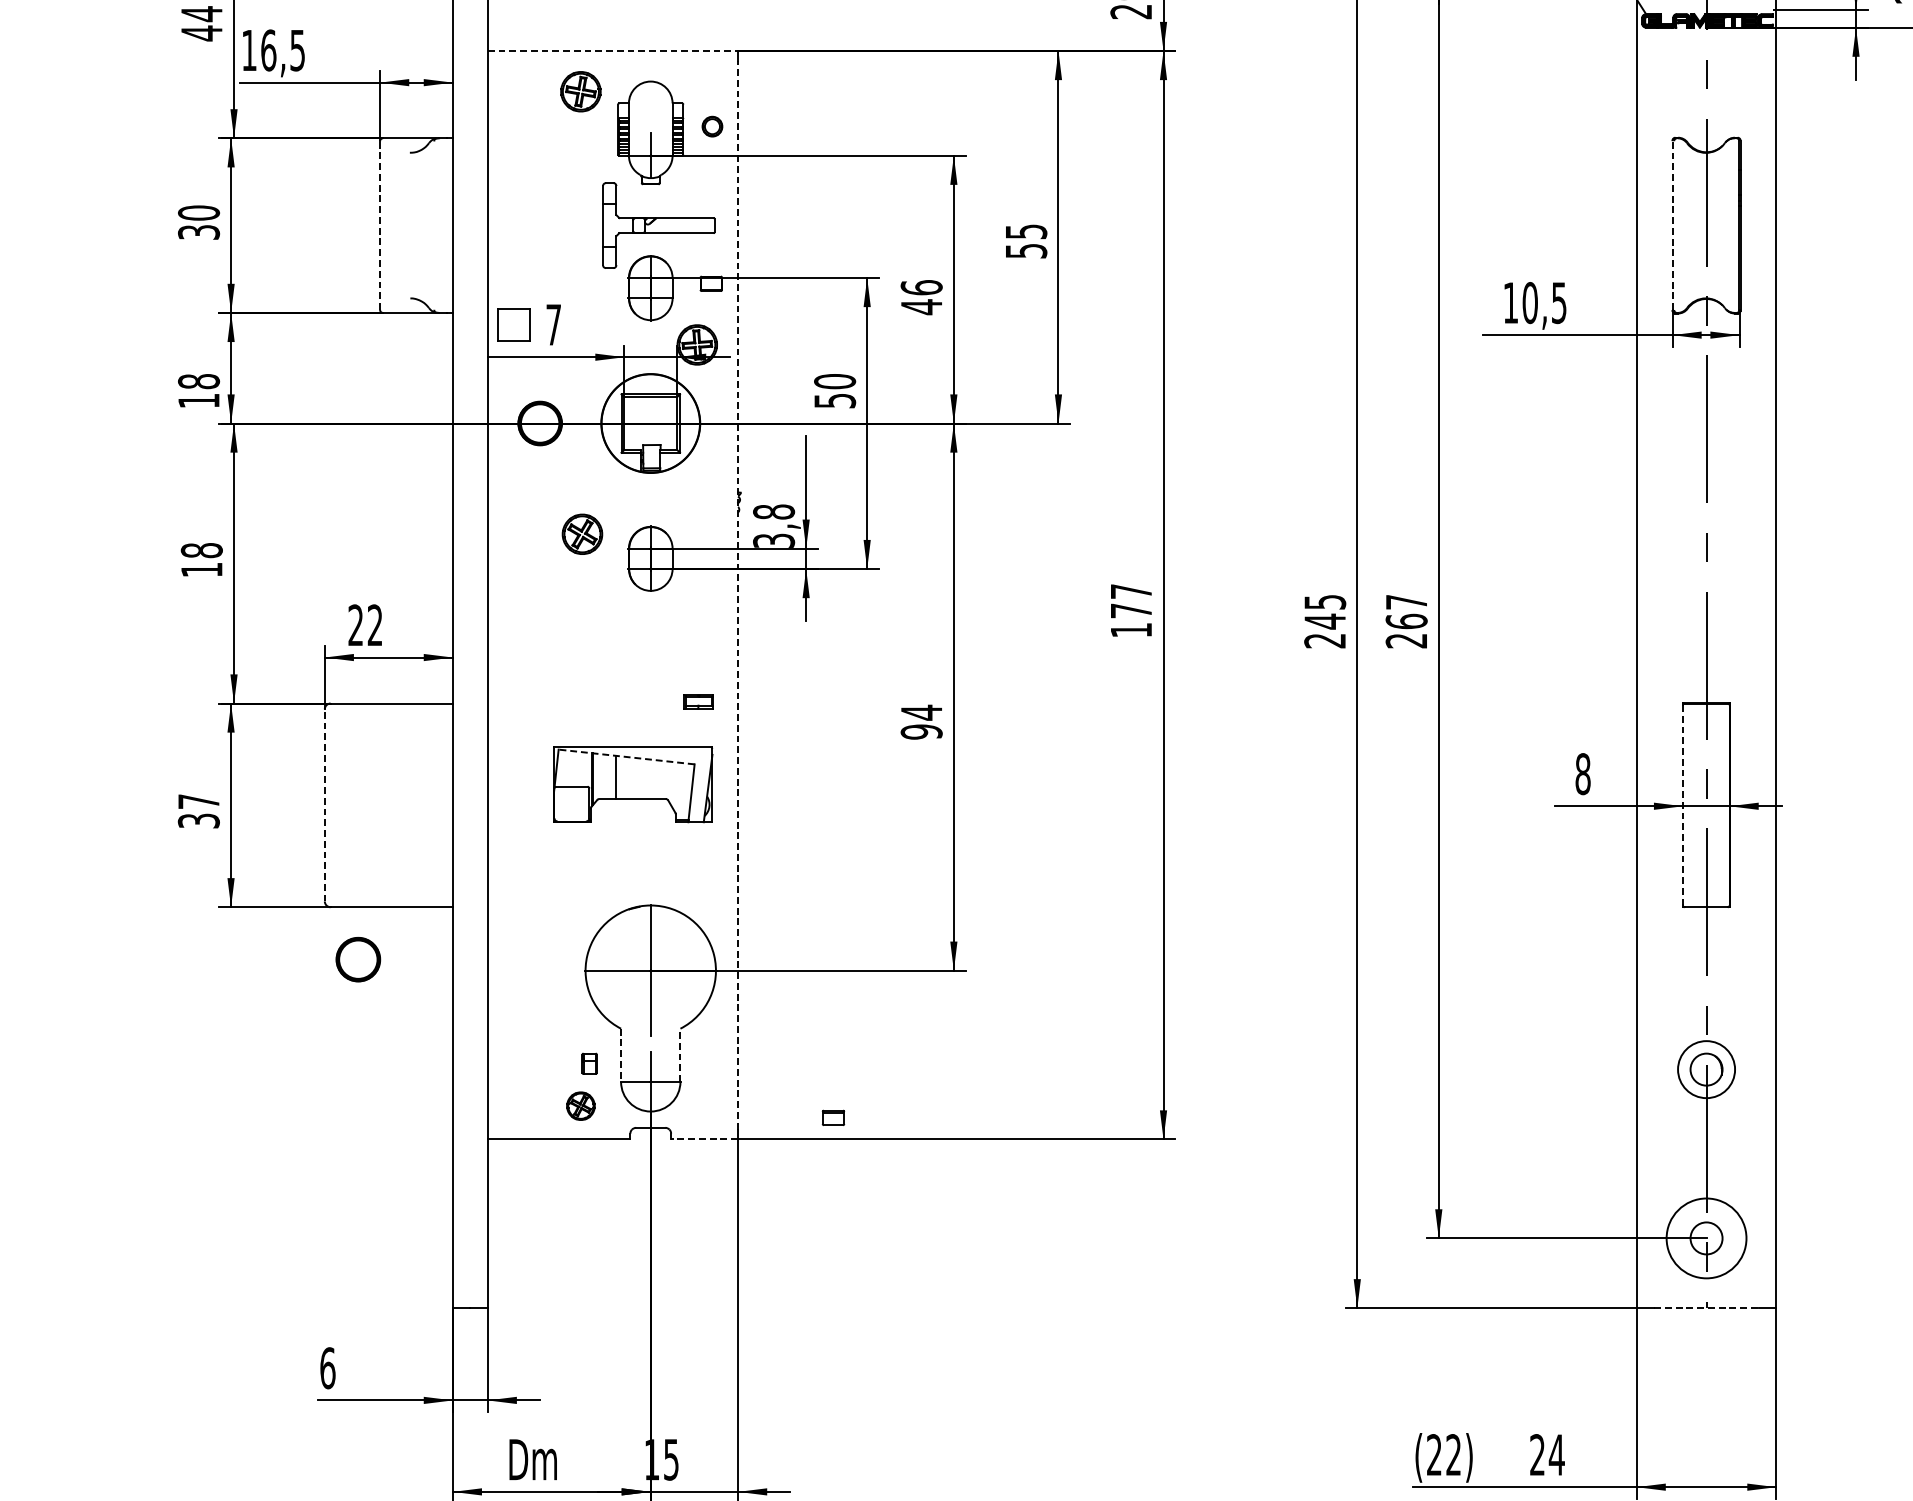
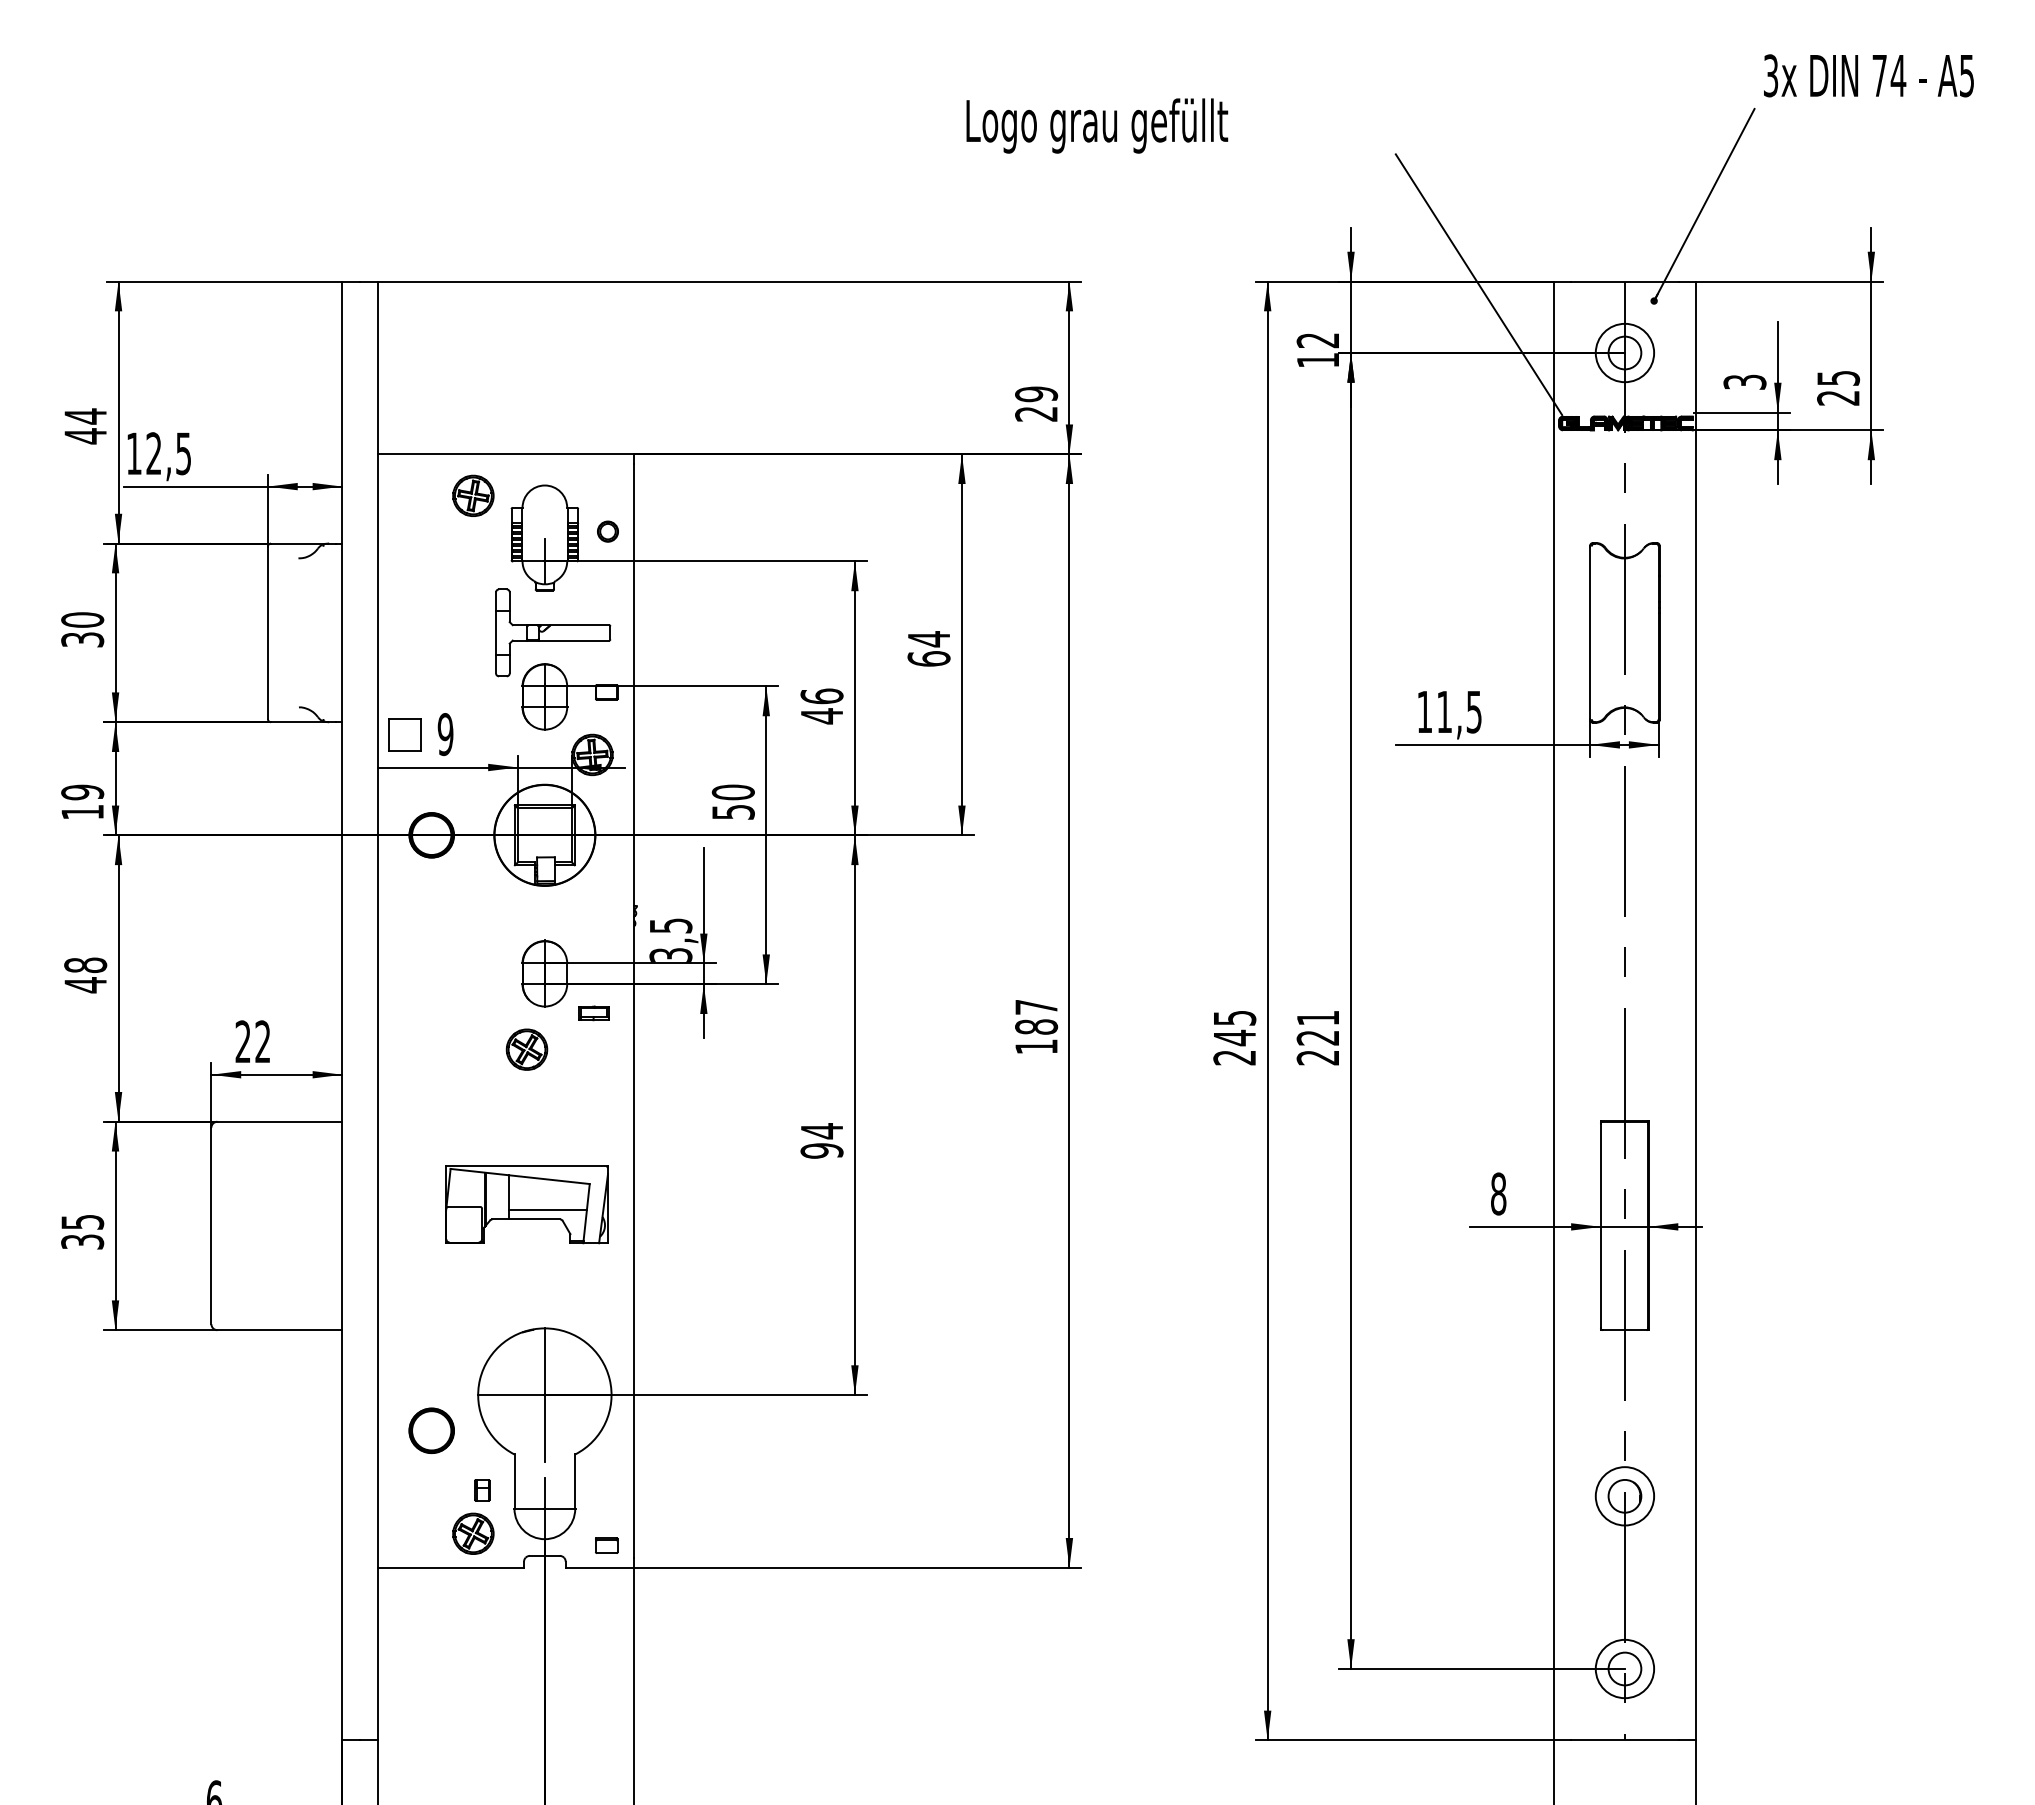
text: (268, 50) -> (153, 453), 16,5 -> 12,5
line: (613, 51) -> (506, 454), dashed -> solid
line: (379, 225) -> (267, 632), dashed -> solid
line: (1672, 225) -> (1590, 632), dashed -> solid
text: (1025, 240) -> (928, 648), 55 -> 64
text: (1530, 302) -> (1444, 711), 10,5 -> 11,5
text: (553, 324) -> (445, 734), 7 -> 9
text: (198, 381) -> (82, 792), 18 -> 19
text: (773, 511) -> (670, 925), 3,8 -> 3,5
part: (581, 534) -> (526, 1049), moved
text: (201, 570) -> (85, 985), 18 -> 48
line: (738, 595) -> (634, 1011), dashed -> solid
text: (1131, 610) -> (1036, 1026), 177 -> 187
text: (1406, 612) -> (1317, 1028), 267 -> 221
part: (698, 702) -> (593, 1013), moved
line: (626, 757) -> (520, 1176), dashed -> solid
line: (653, 789) -> (547, 1209), added
text: (198, 801) -> (82, 1222), 37 -> 35
line: (324, 804) -> (211, 1225), dashed -> solid
line: (1682, 804) -> (1600, 1225), dashed -> solid
part: (358, 959) -> (431, 1430), moved
line: (680, 1055) -> (575, 1481), dashed -> solid
line: (621, 1056) -> (514, 1482), dashed -> solid
part: (581, 1105) -> (473, 1533), size x1.43
part: (833, 1117) -> (606, 1545), moved
line: (704, 1139) -> (599, 1567), dashed -> solid
circle: (1706, 1237) -> (1624, 1668), size x0.71
line: (1706, 1308) -> (1624, 1740), dashed -> solid

